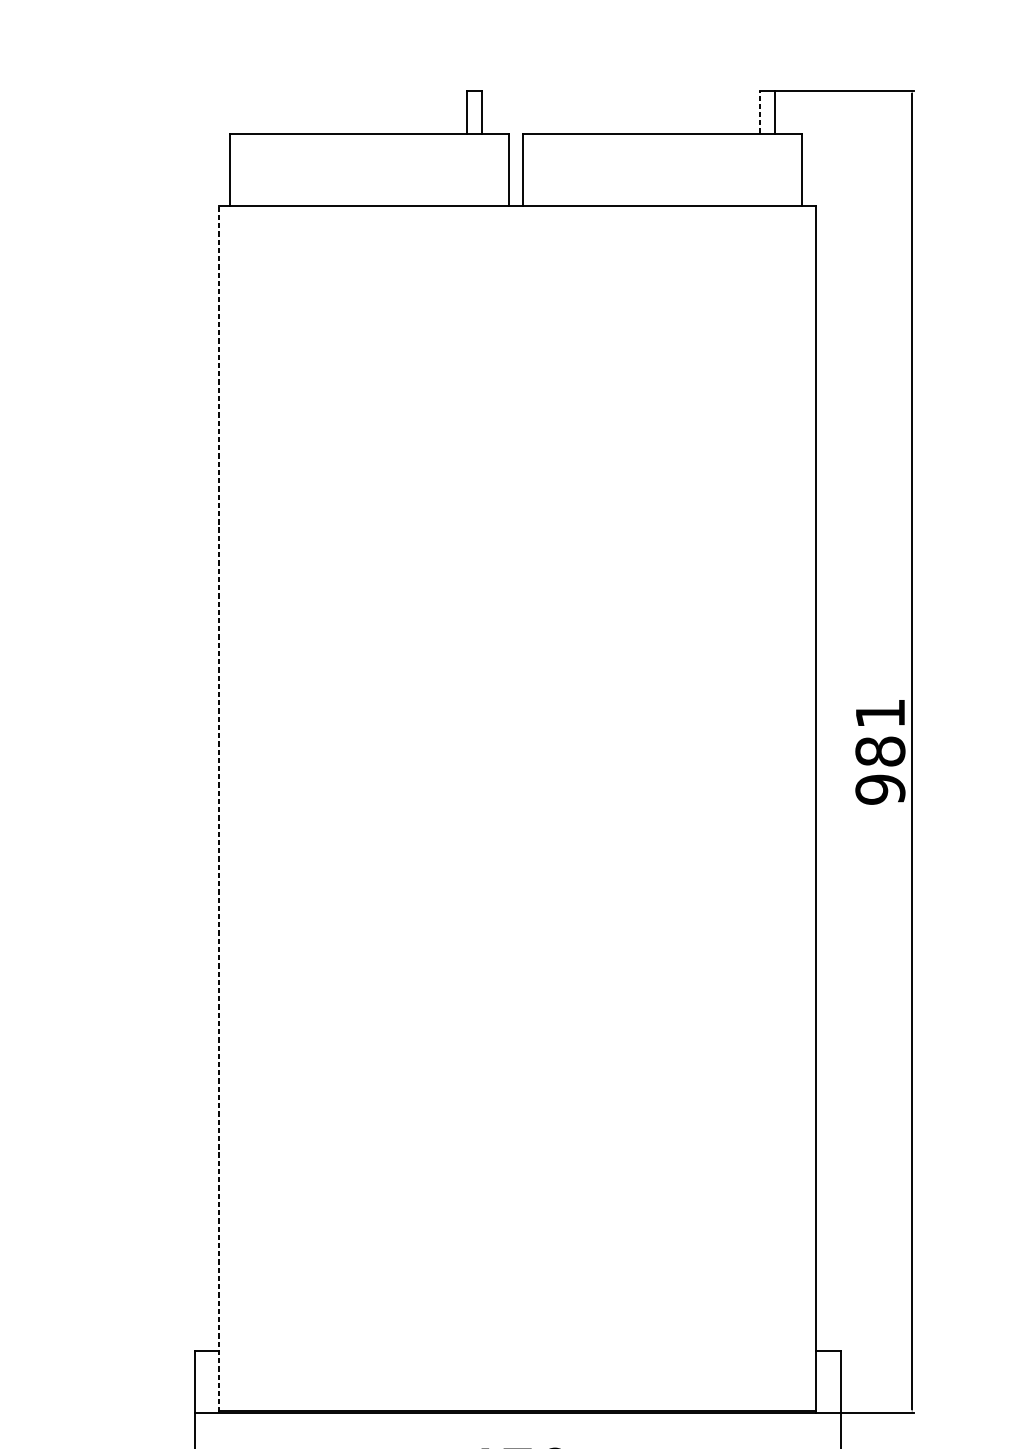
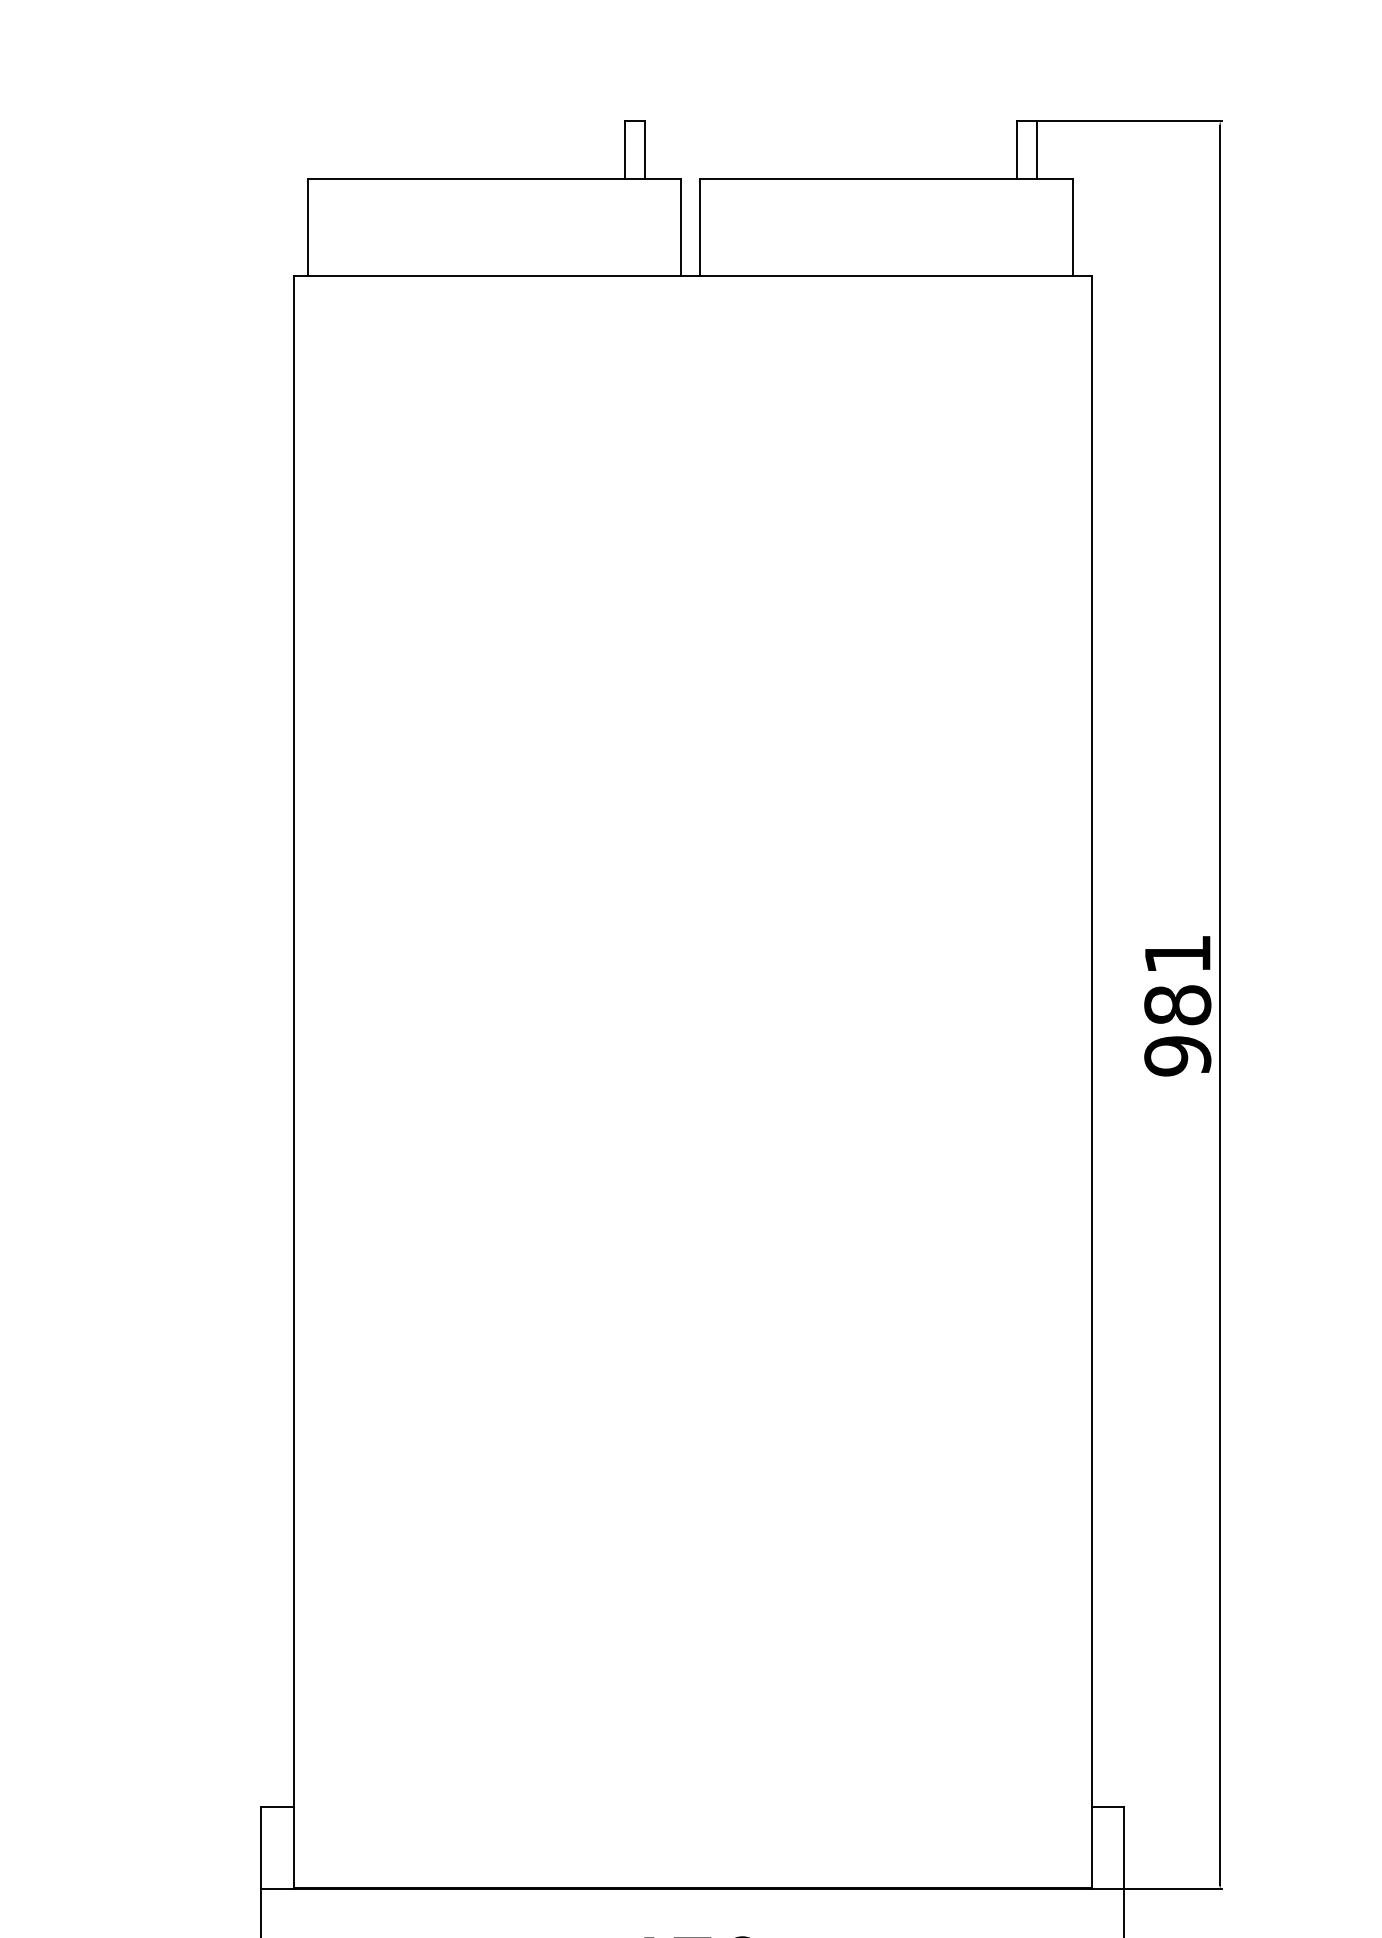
line: (759, 111) -> (1016, 149), dashed -> solid
line: (219, 809) -> (293, 1082), dashed -> solid

